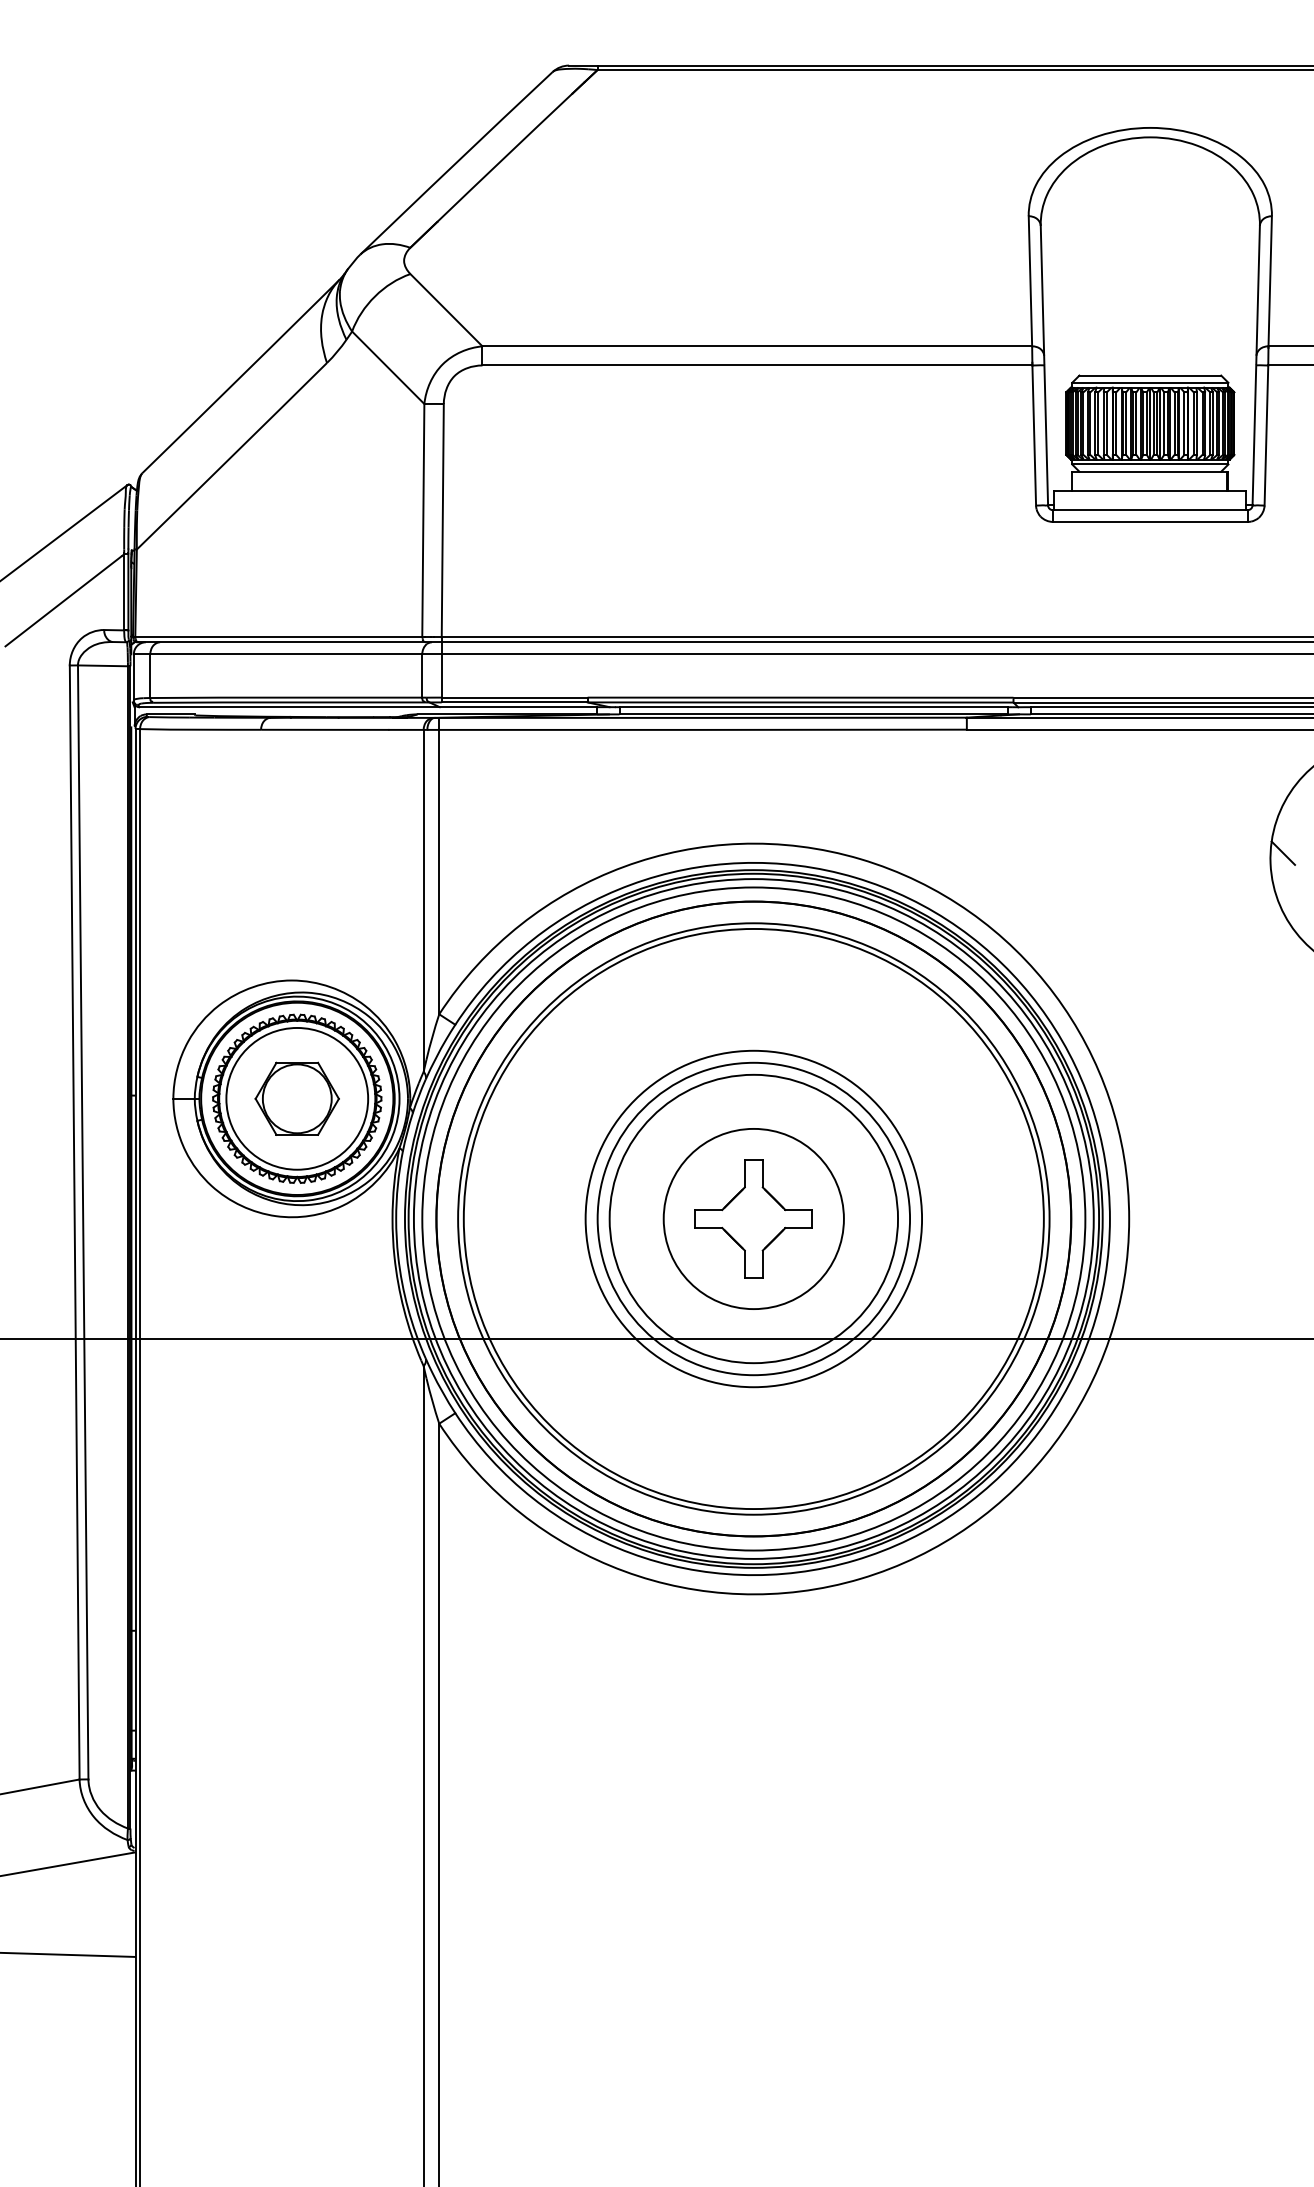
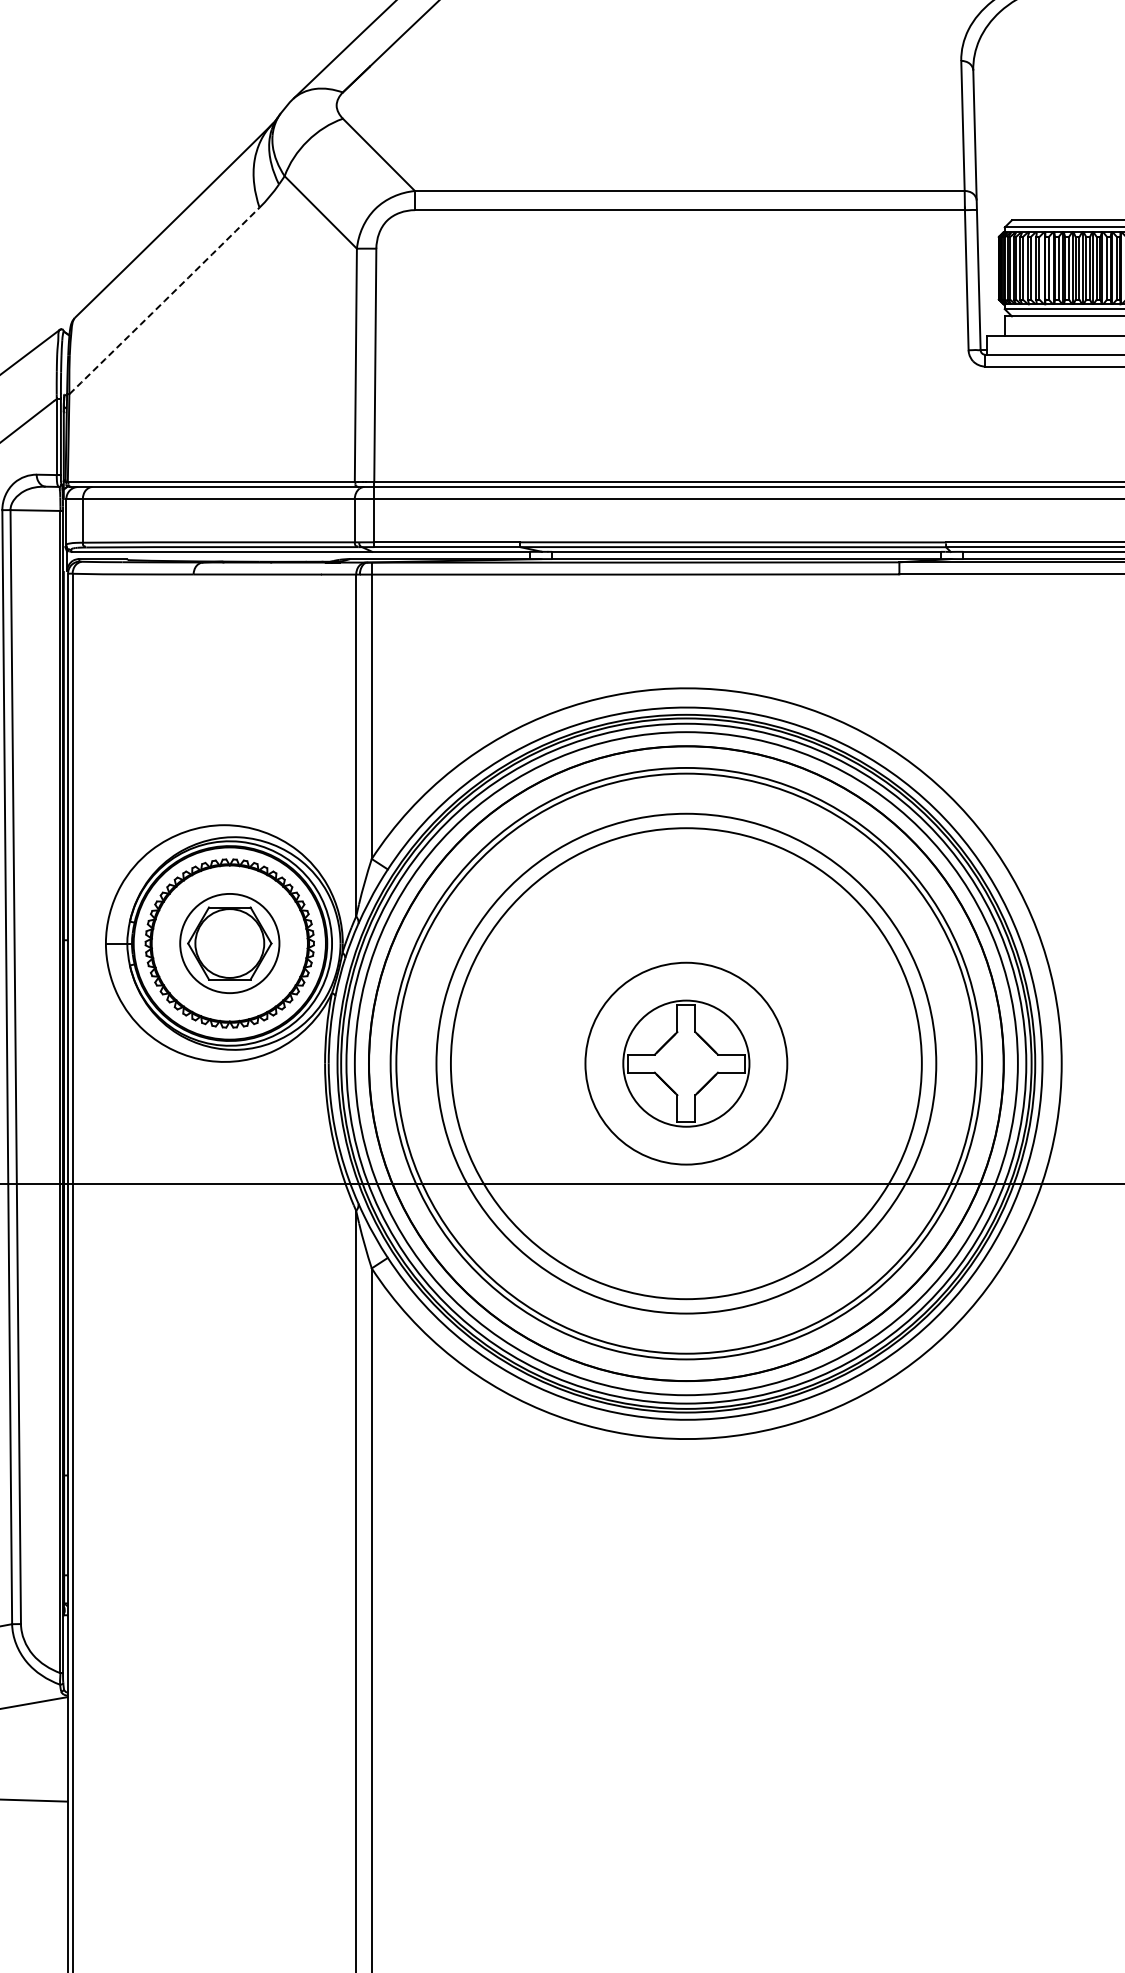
arc: (232, 456) -> (165, 301), solid -> dashed
circle: (297, 1098) -> (230, 943), size x0.7
circle: (753, 1218) -> (686, 1063), size x0.7
circle: (753, 1218) -> (686, 1063), size x0.7
circle: (753, 1218) -> (686, 1063), size x1.4
circle: (753, 1218) -> (686, 1063), size x1.6

